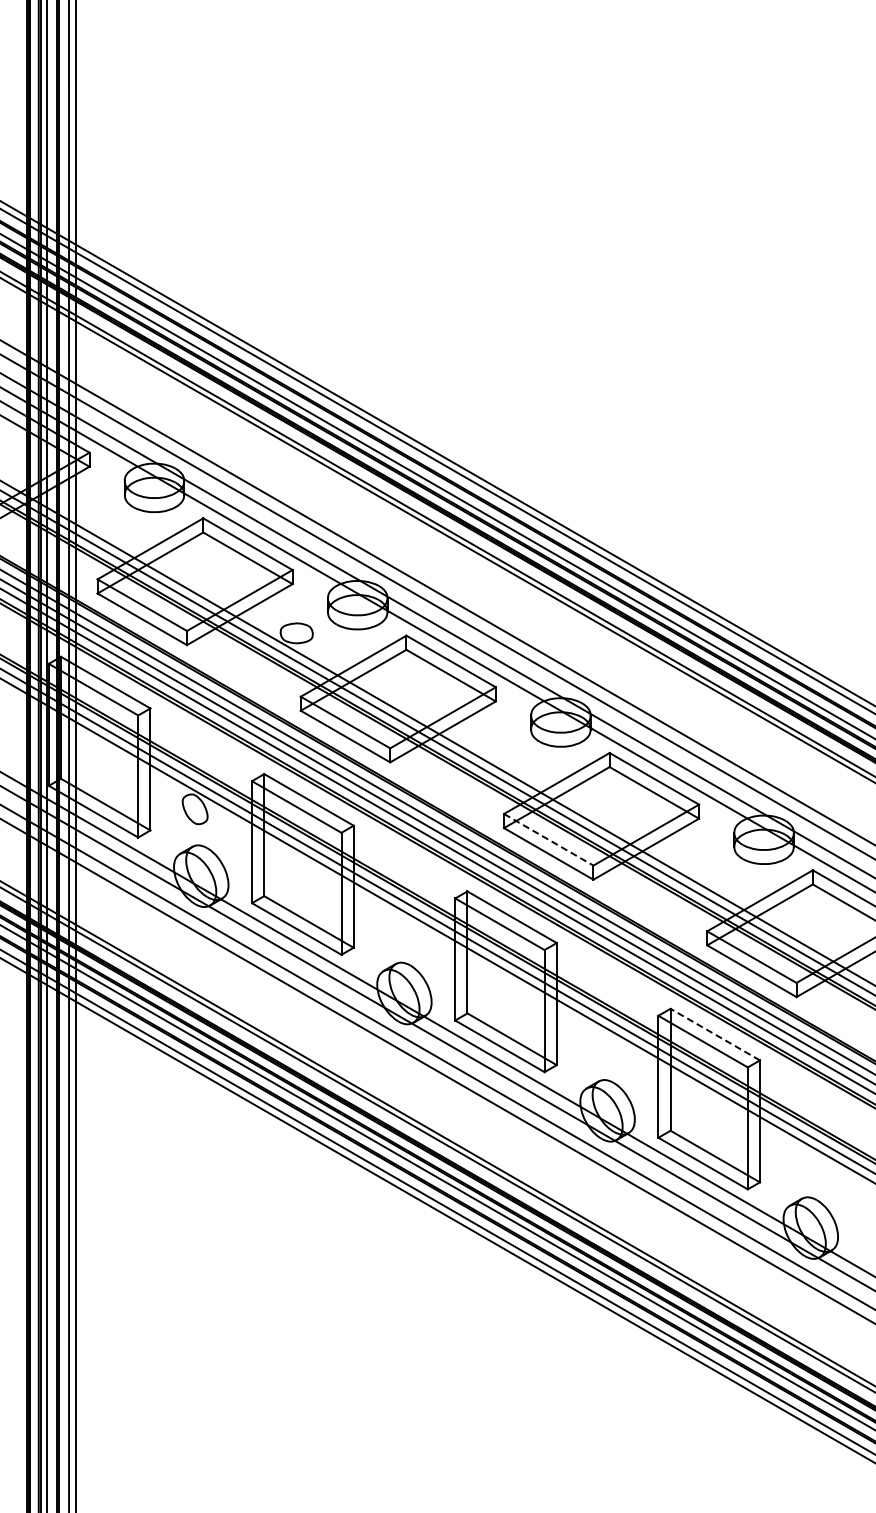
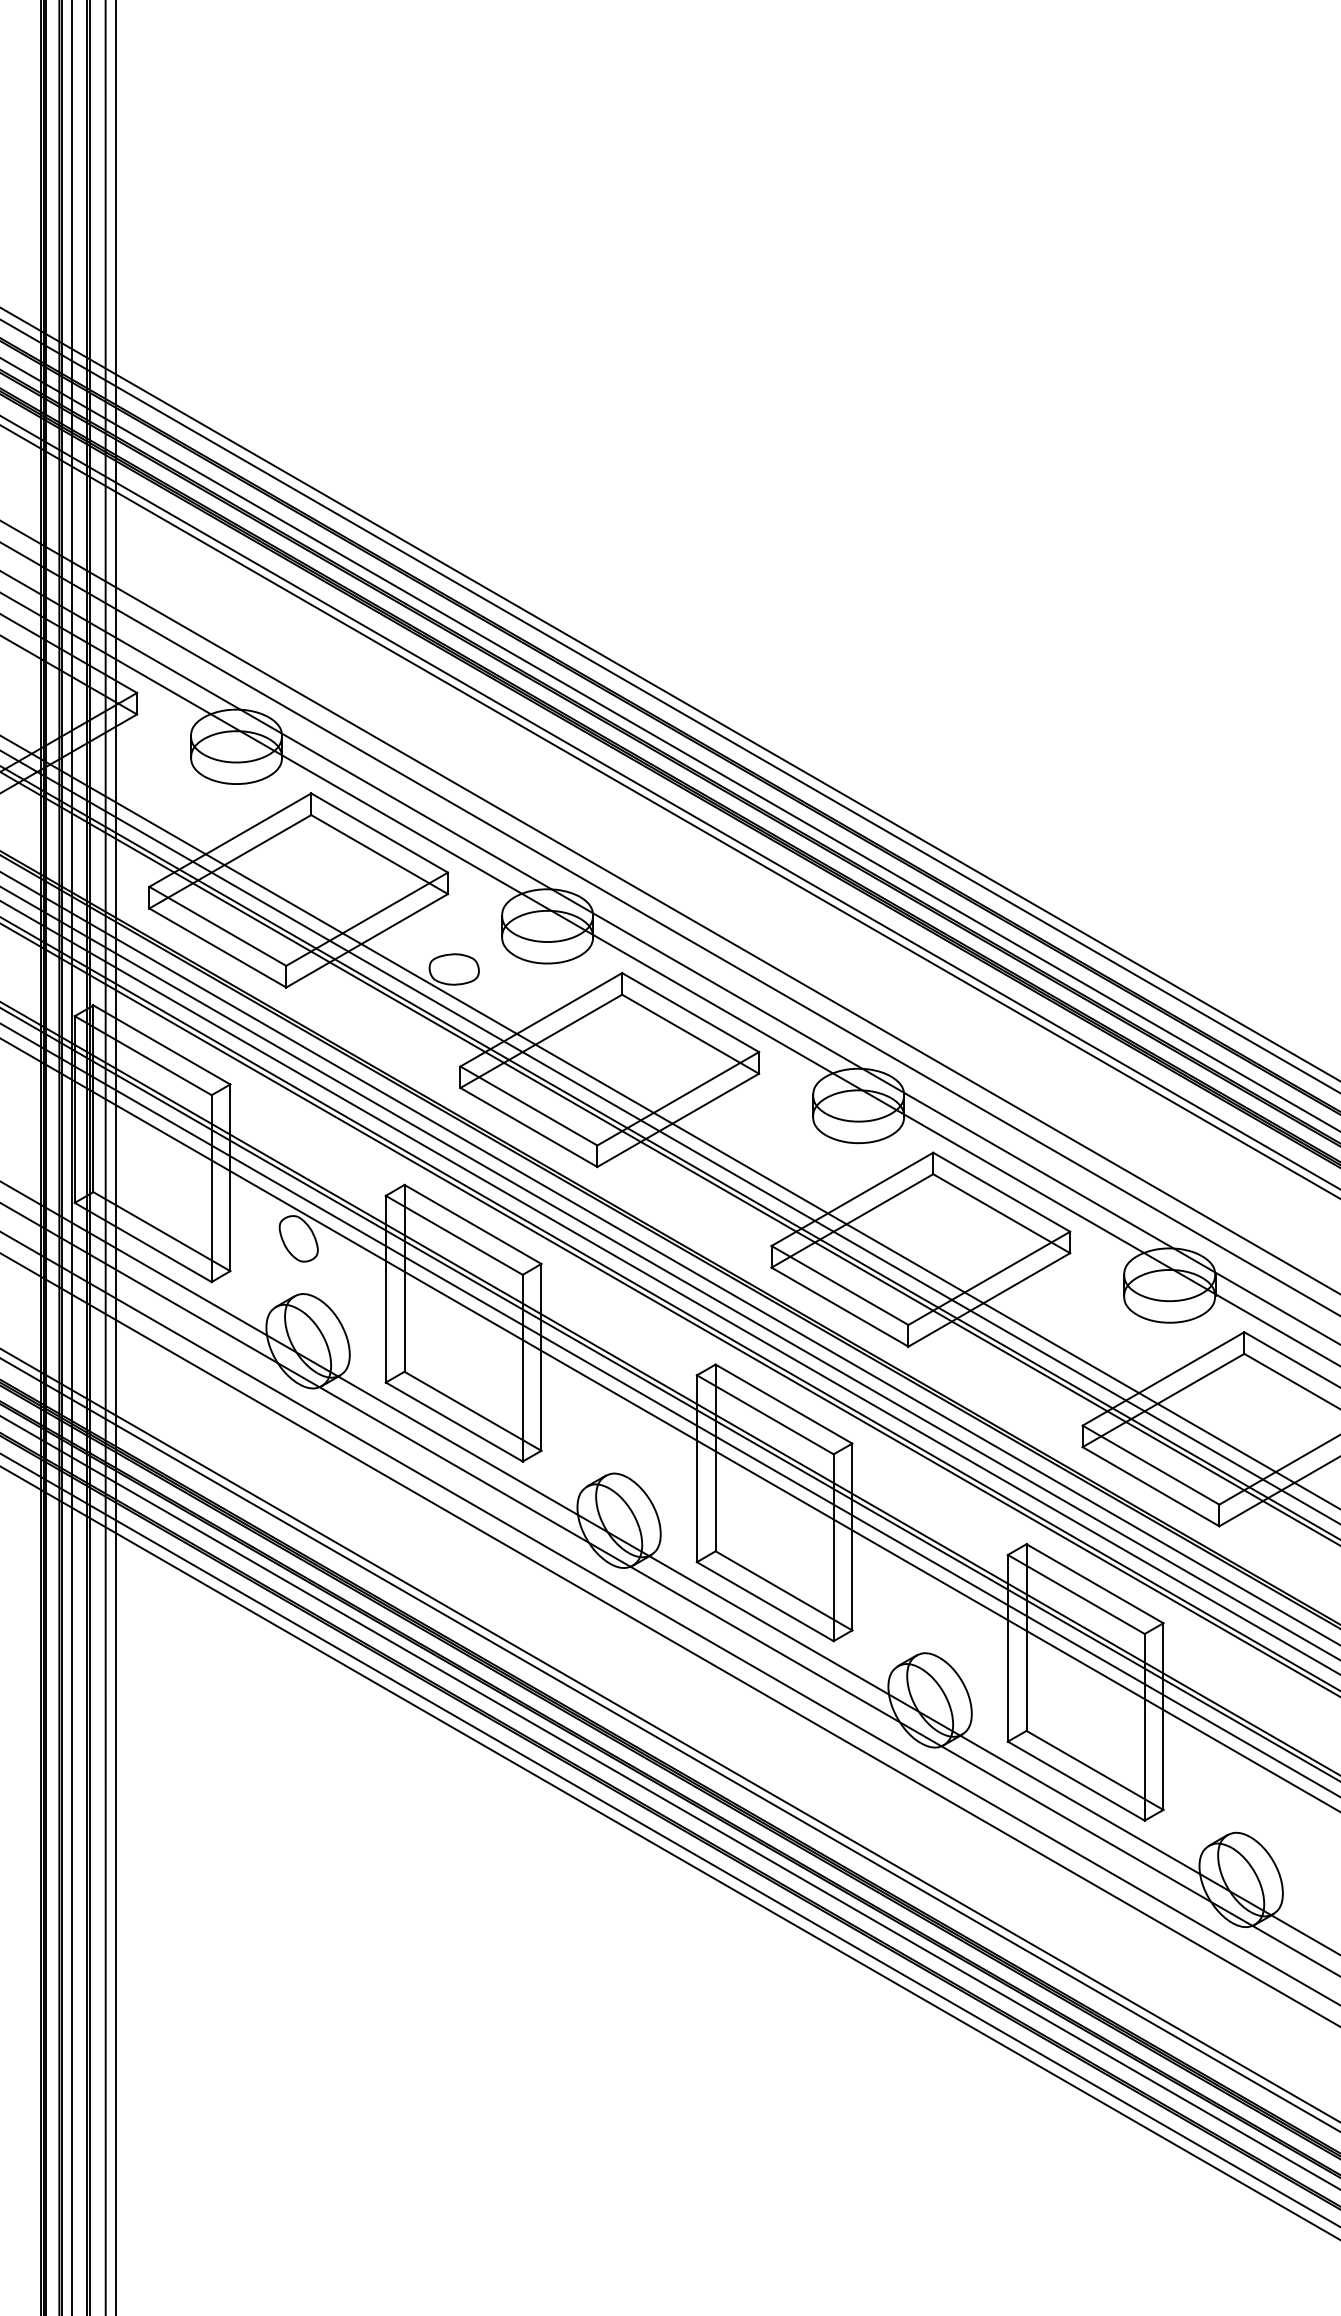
line: (548, 839) -> (839, 1285), dashed -> solid
line: (715, 1034) -> (1095, 1583), dashed -> solid

